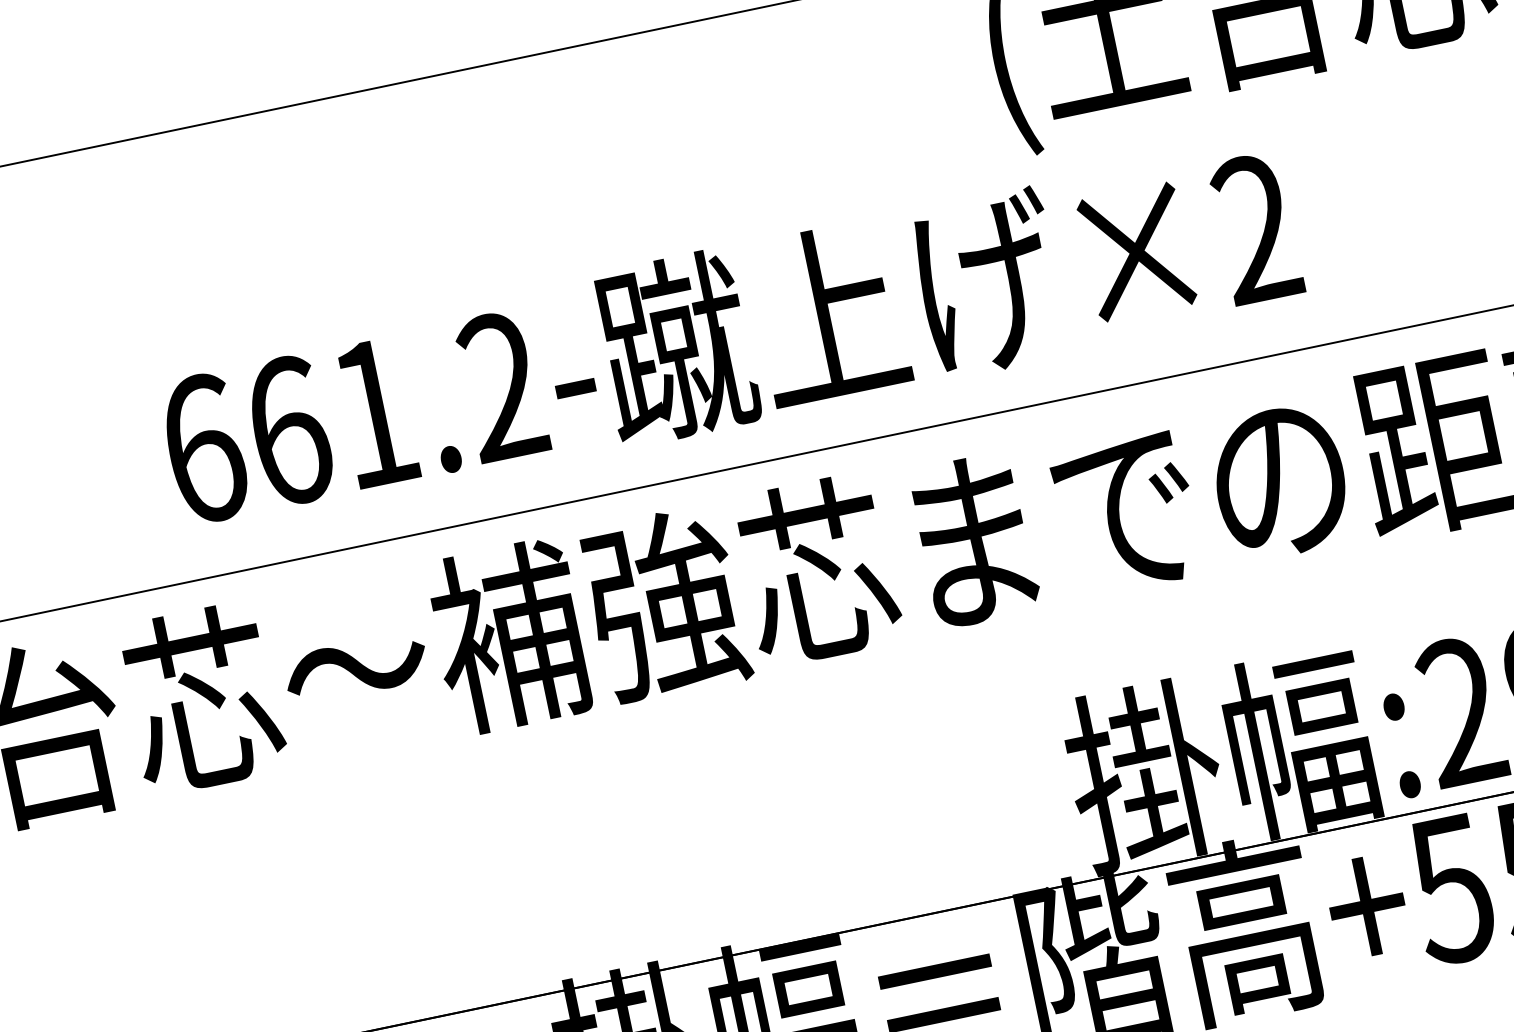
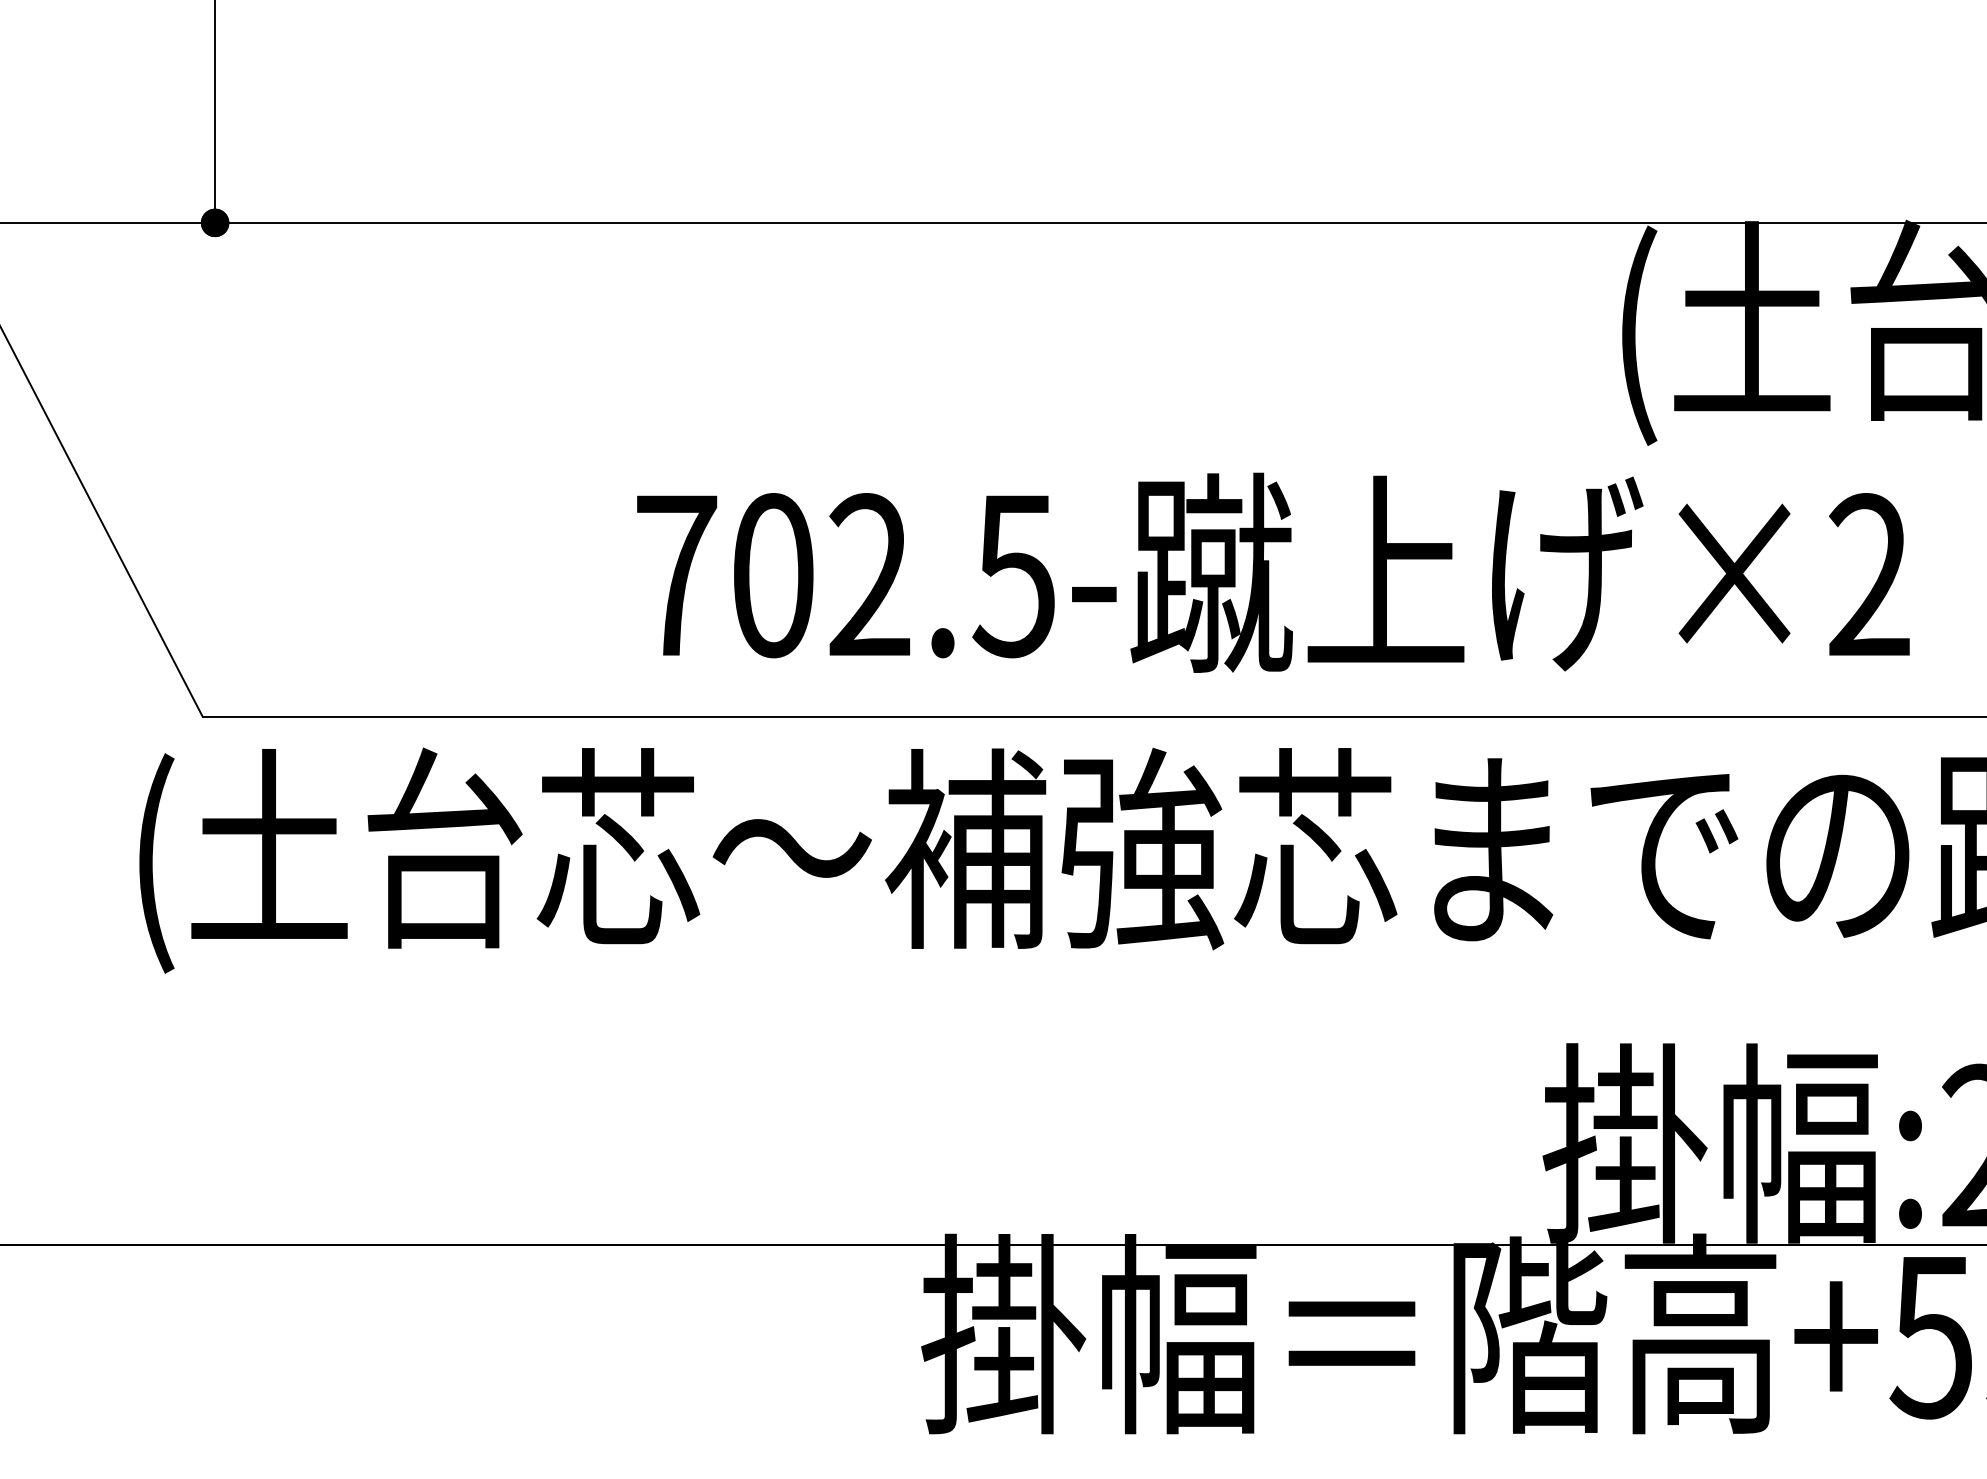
text: (353, 417) -> (846, 575), 661.2- -> 702.5-

